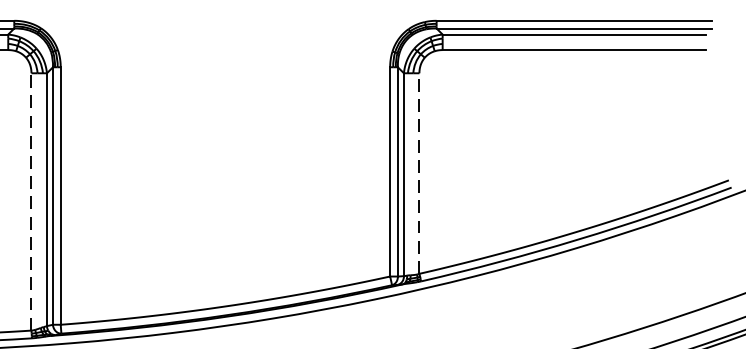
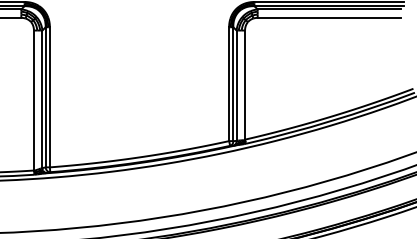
line: (420, 174) -> (245, 85), dashed -> solid
line: (30, 201) -> (33, 100), dashed -> solid

